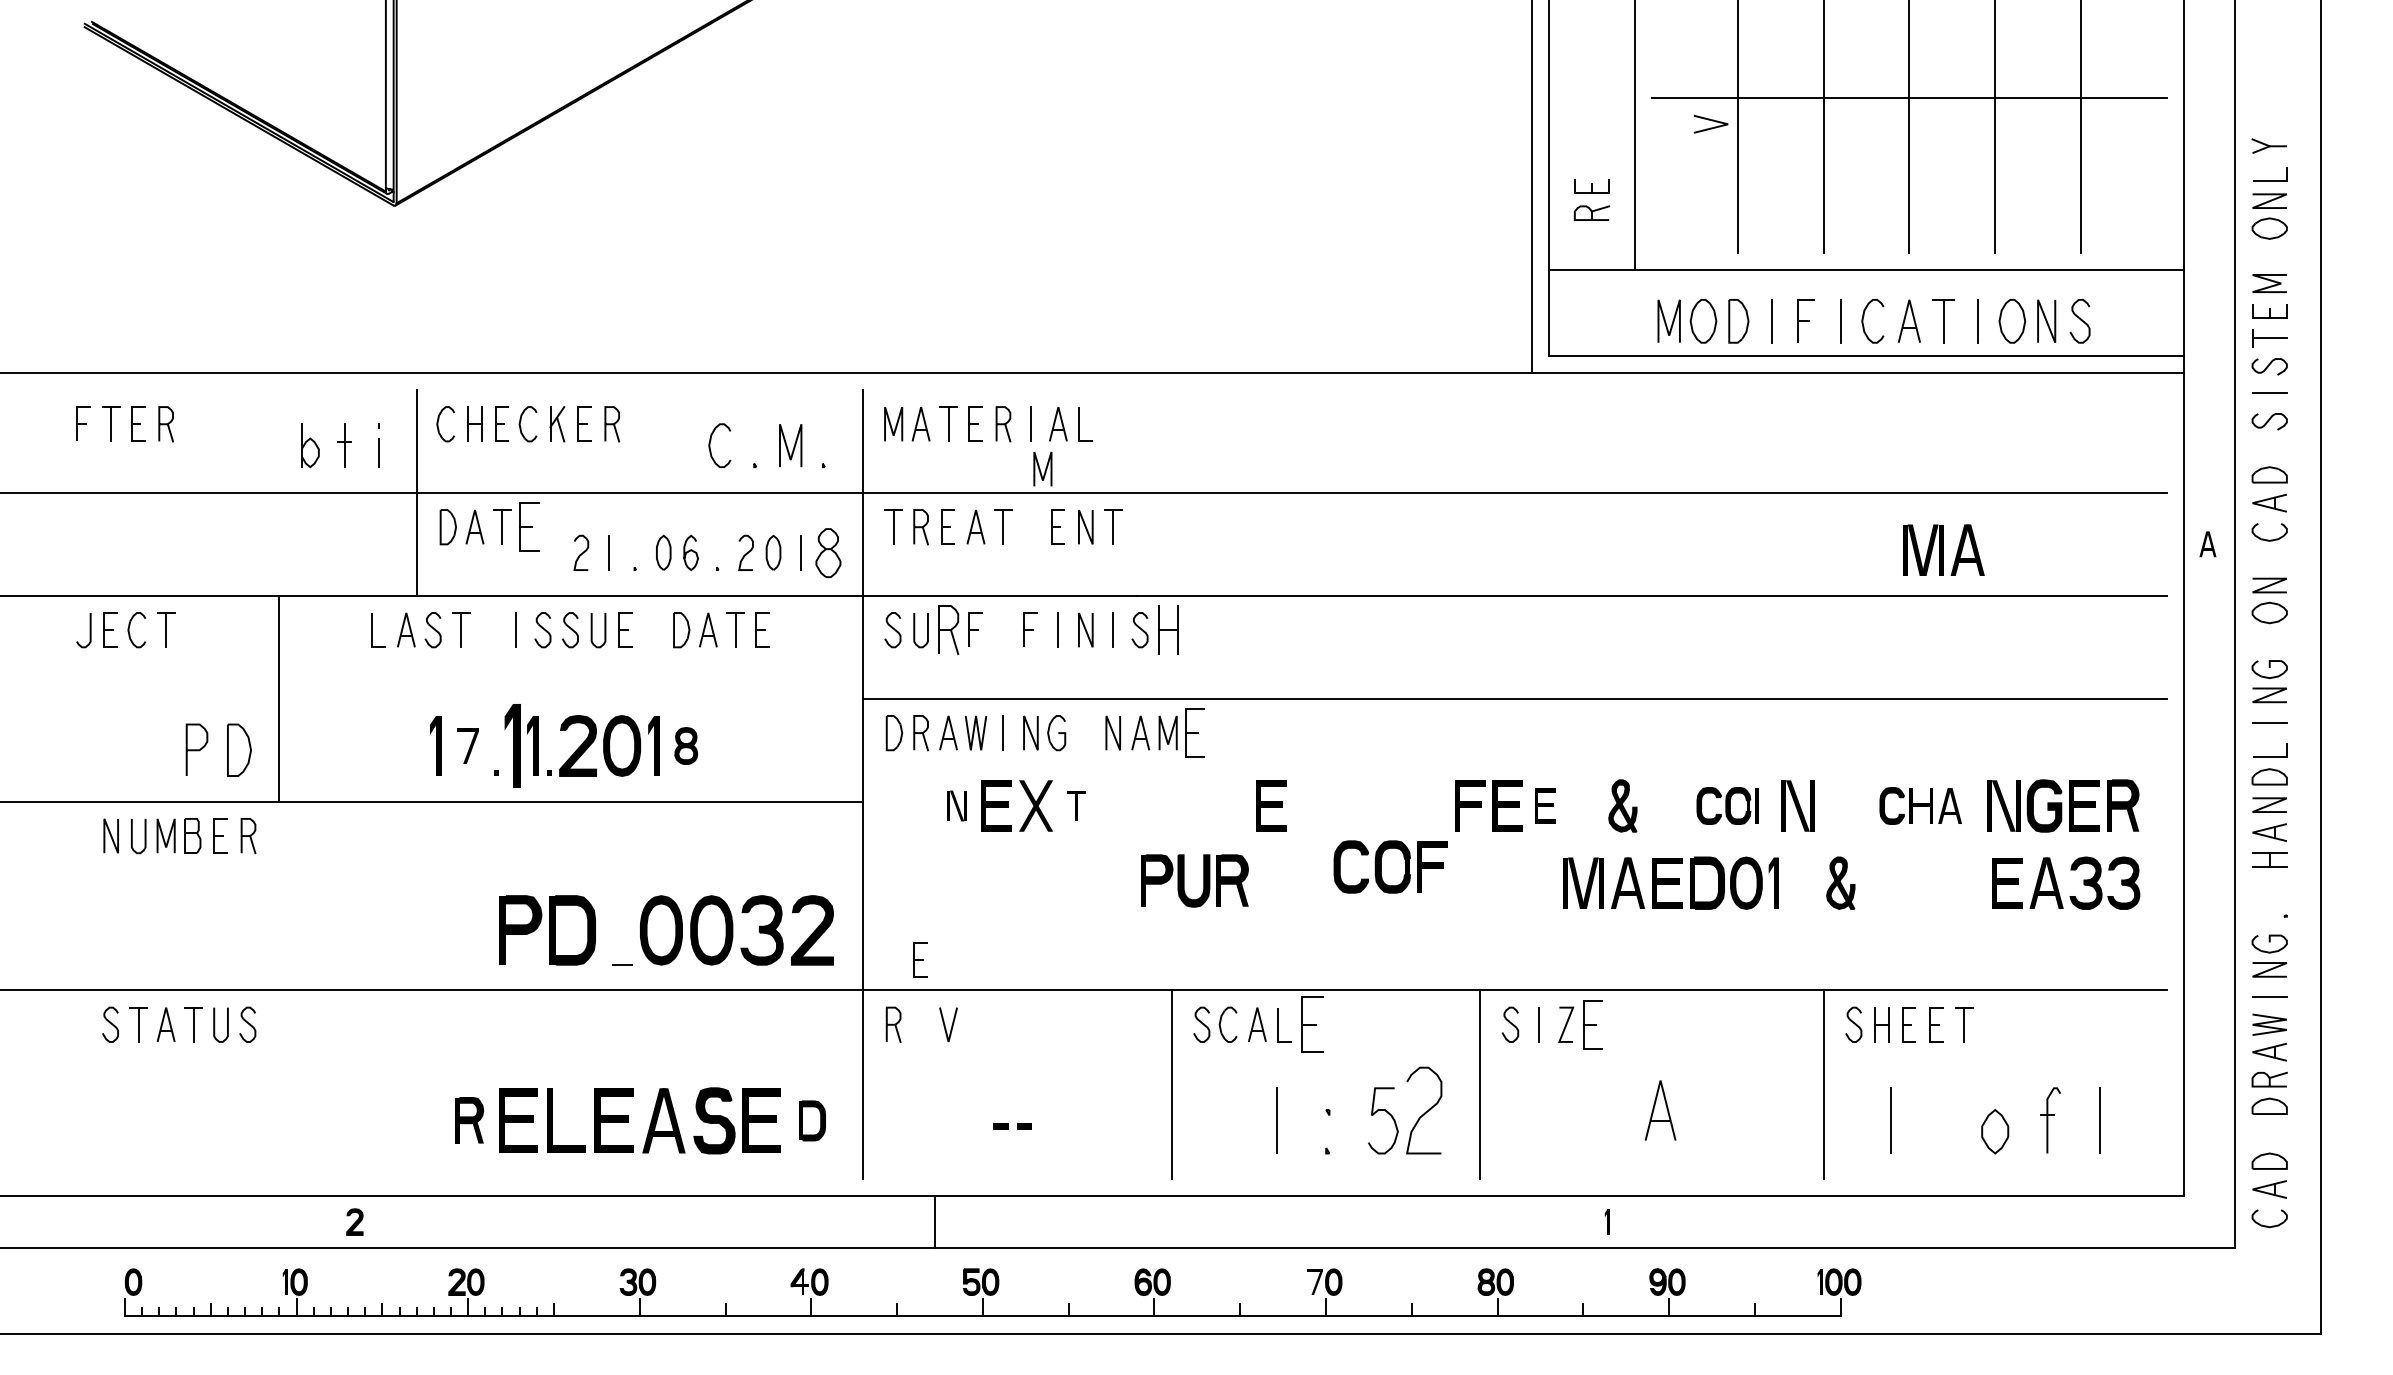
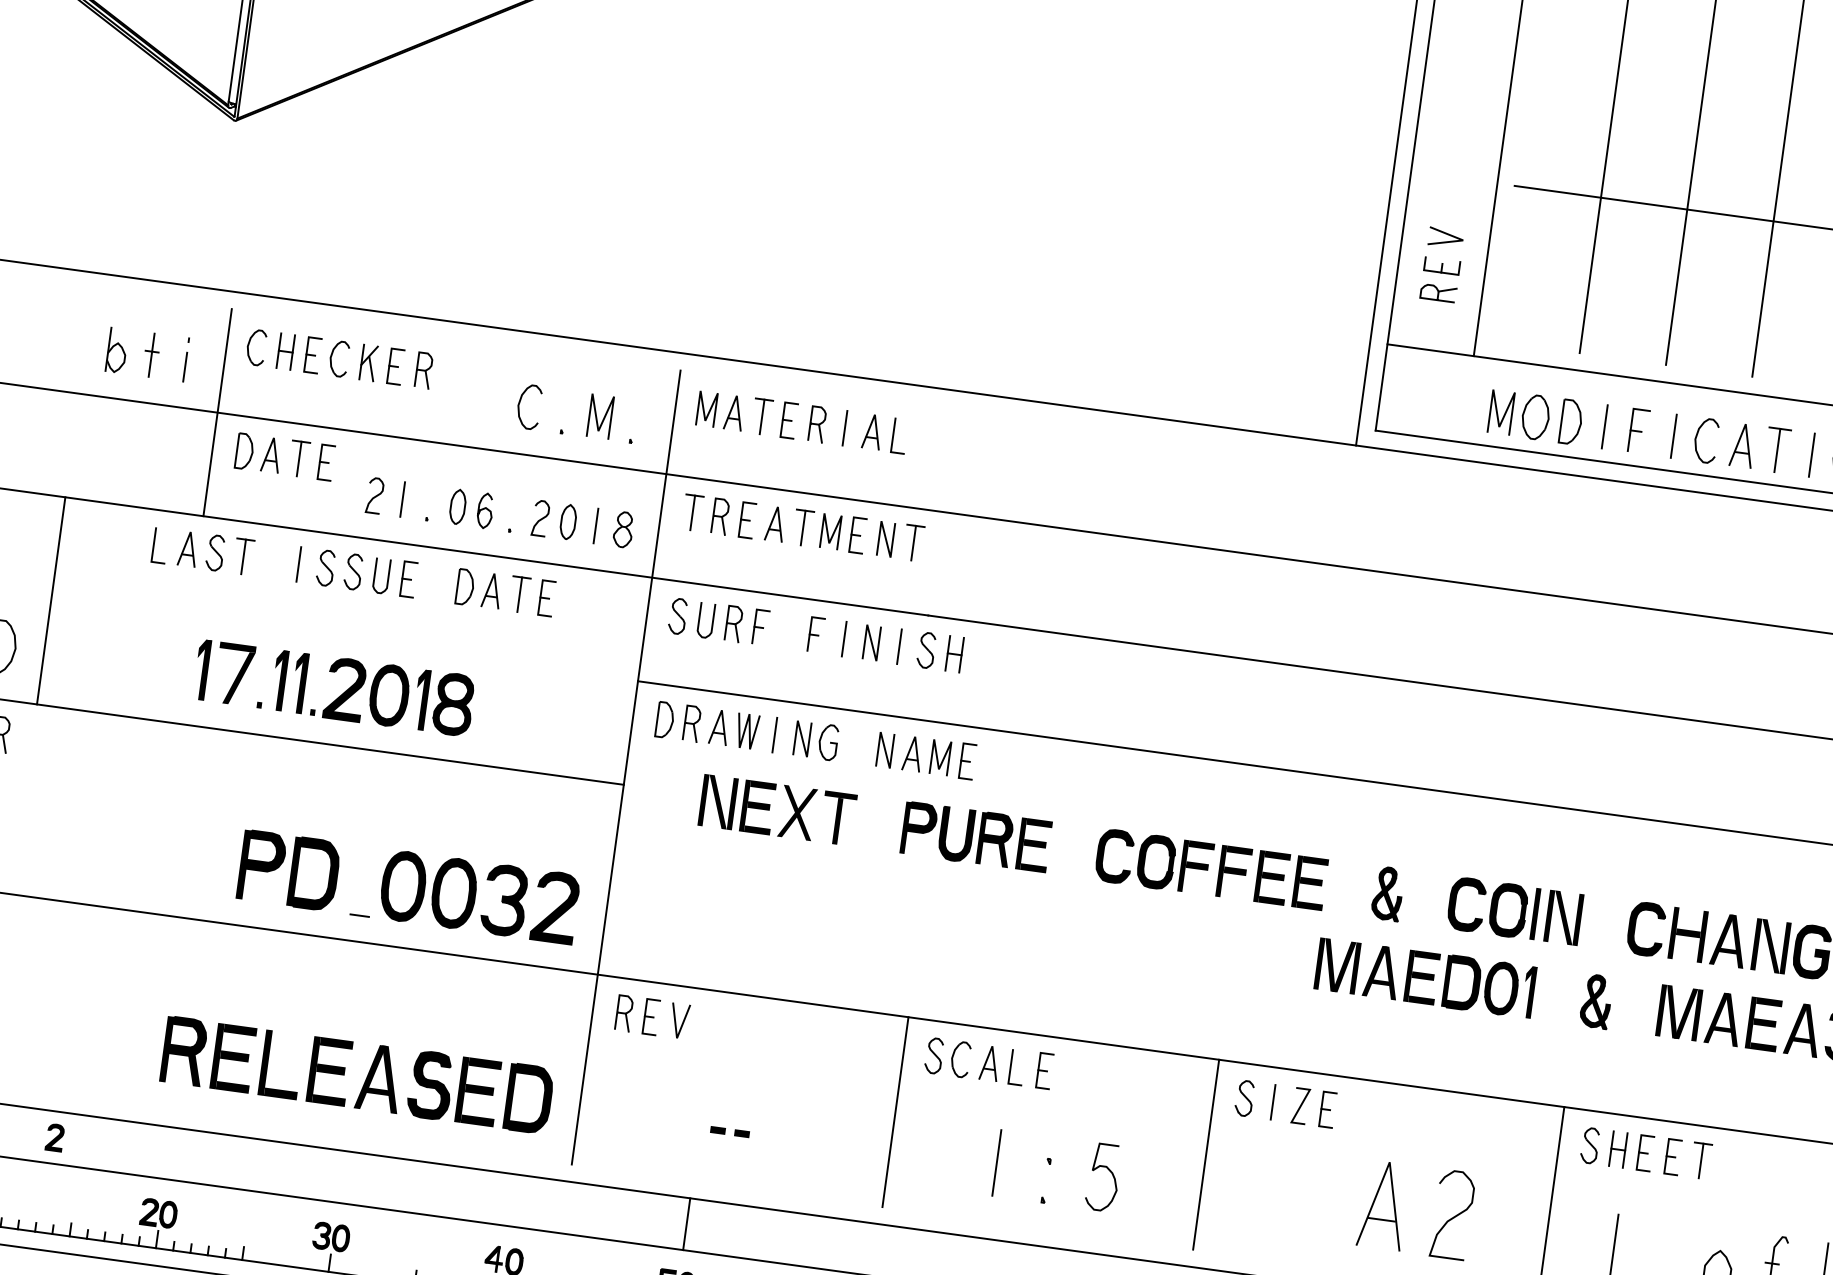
line: (1710, 127) -> (1445, 241), moved
line: (1040, 469) -> (828, 531), moved
part: (529, 526) -> (326, 462), size x0.71
part: (1943, 549) -> (1699, 1014), moved
part: (828, 552) -> (623, 529), size x0.71
part: (1167, 629) -> (954, 653), size x0.71
part: (948, 630) -> (733, 624), size x0.71
part: (1195, 732) -> (968, 760), size x0.71
part: (467, 745) -> (233, 673), size x1.67
part: (512, 745) -> (279, 679), size x0.71
part: (686, 745) -> (454, 703), size x1.67
part: (956, 805) -> (717, 801), size x1.67
part: (1076, 805) -> (838, 818), size x1.67
part: (1545, 805) -> (1310, 882), size x1.43
part: (1727, 805) -> (1493, 907), size x1.43
part: (1920, 805) -> (1687, 934), size x1.43
part: (1390, 866) -> (1154, 861), moved
part: (1203, 880) -> (966, 835), moved
part: (920, 959) -> (651, 1016), moved
part: (1311, 1024) -> (1044, 1070), size x0.62
part: (1593, 1024) -> (1328, 1109), size x0.71
part: (1660, 1110) -> (1383, 1205), size x1.43
curve: (1425, 1111) -> (1453, 1215), moved
part: (469, 1120) -> (184, 1051), size x1.43
part: (812, 1120) -> (529, 1098), size x1.67
line: (934, 1221) -> (686, 1223), moved

